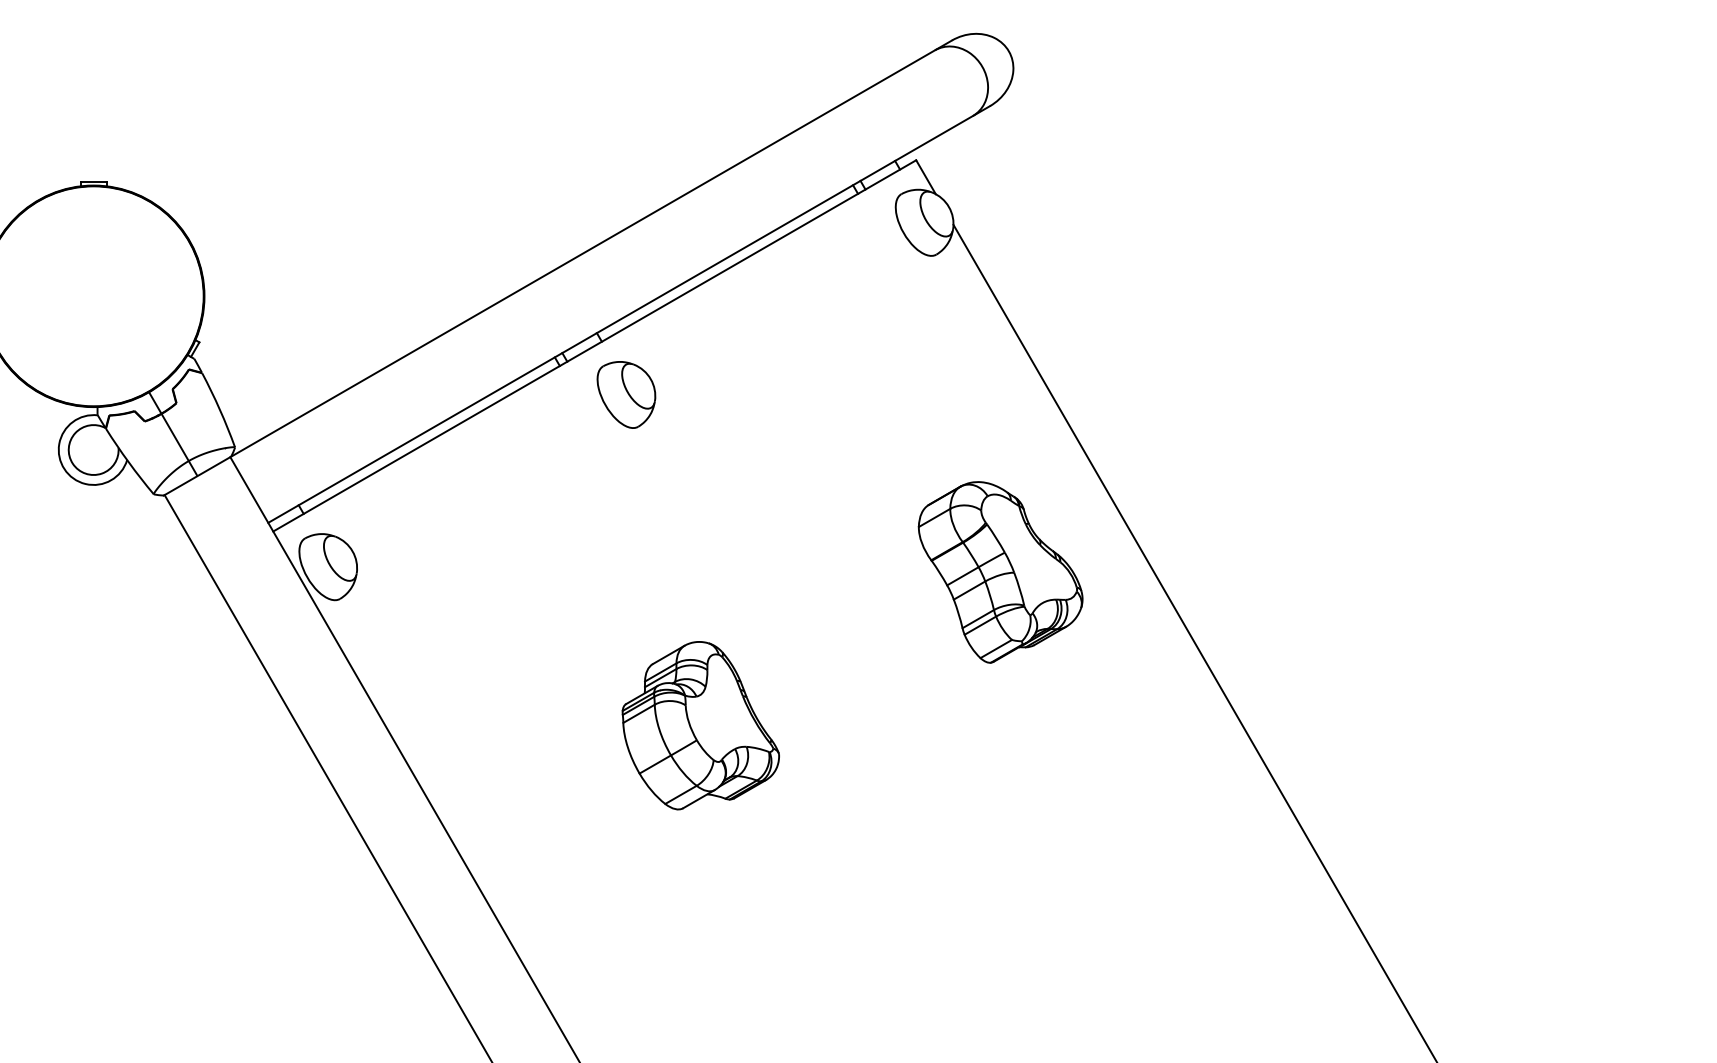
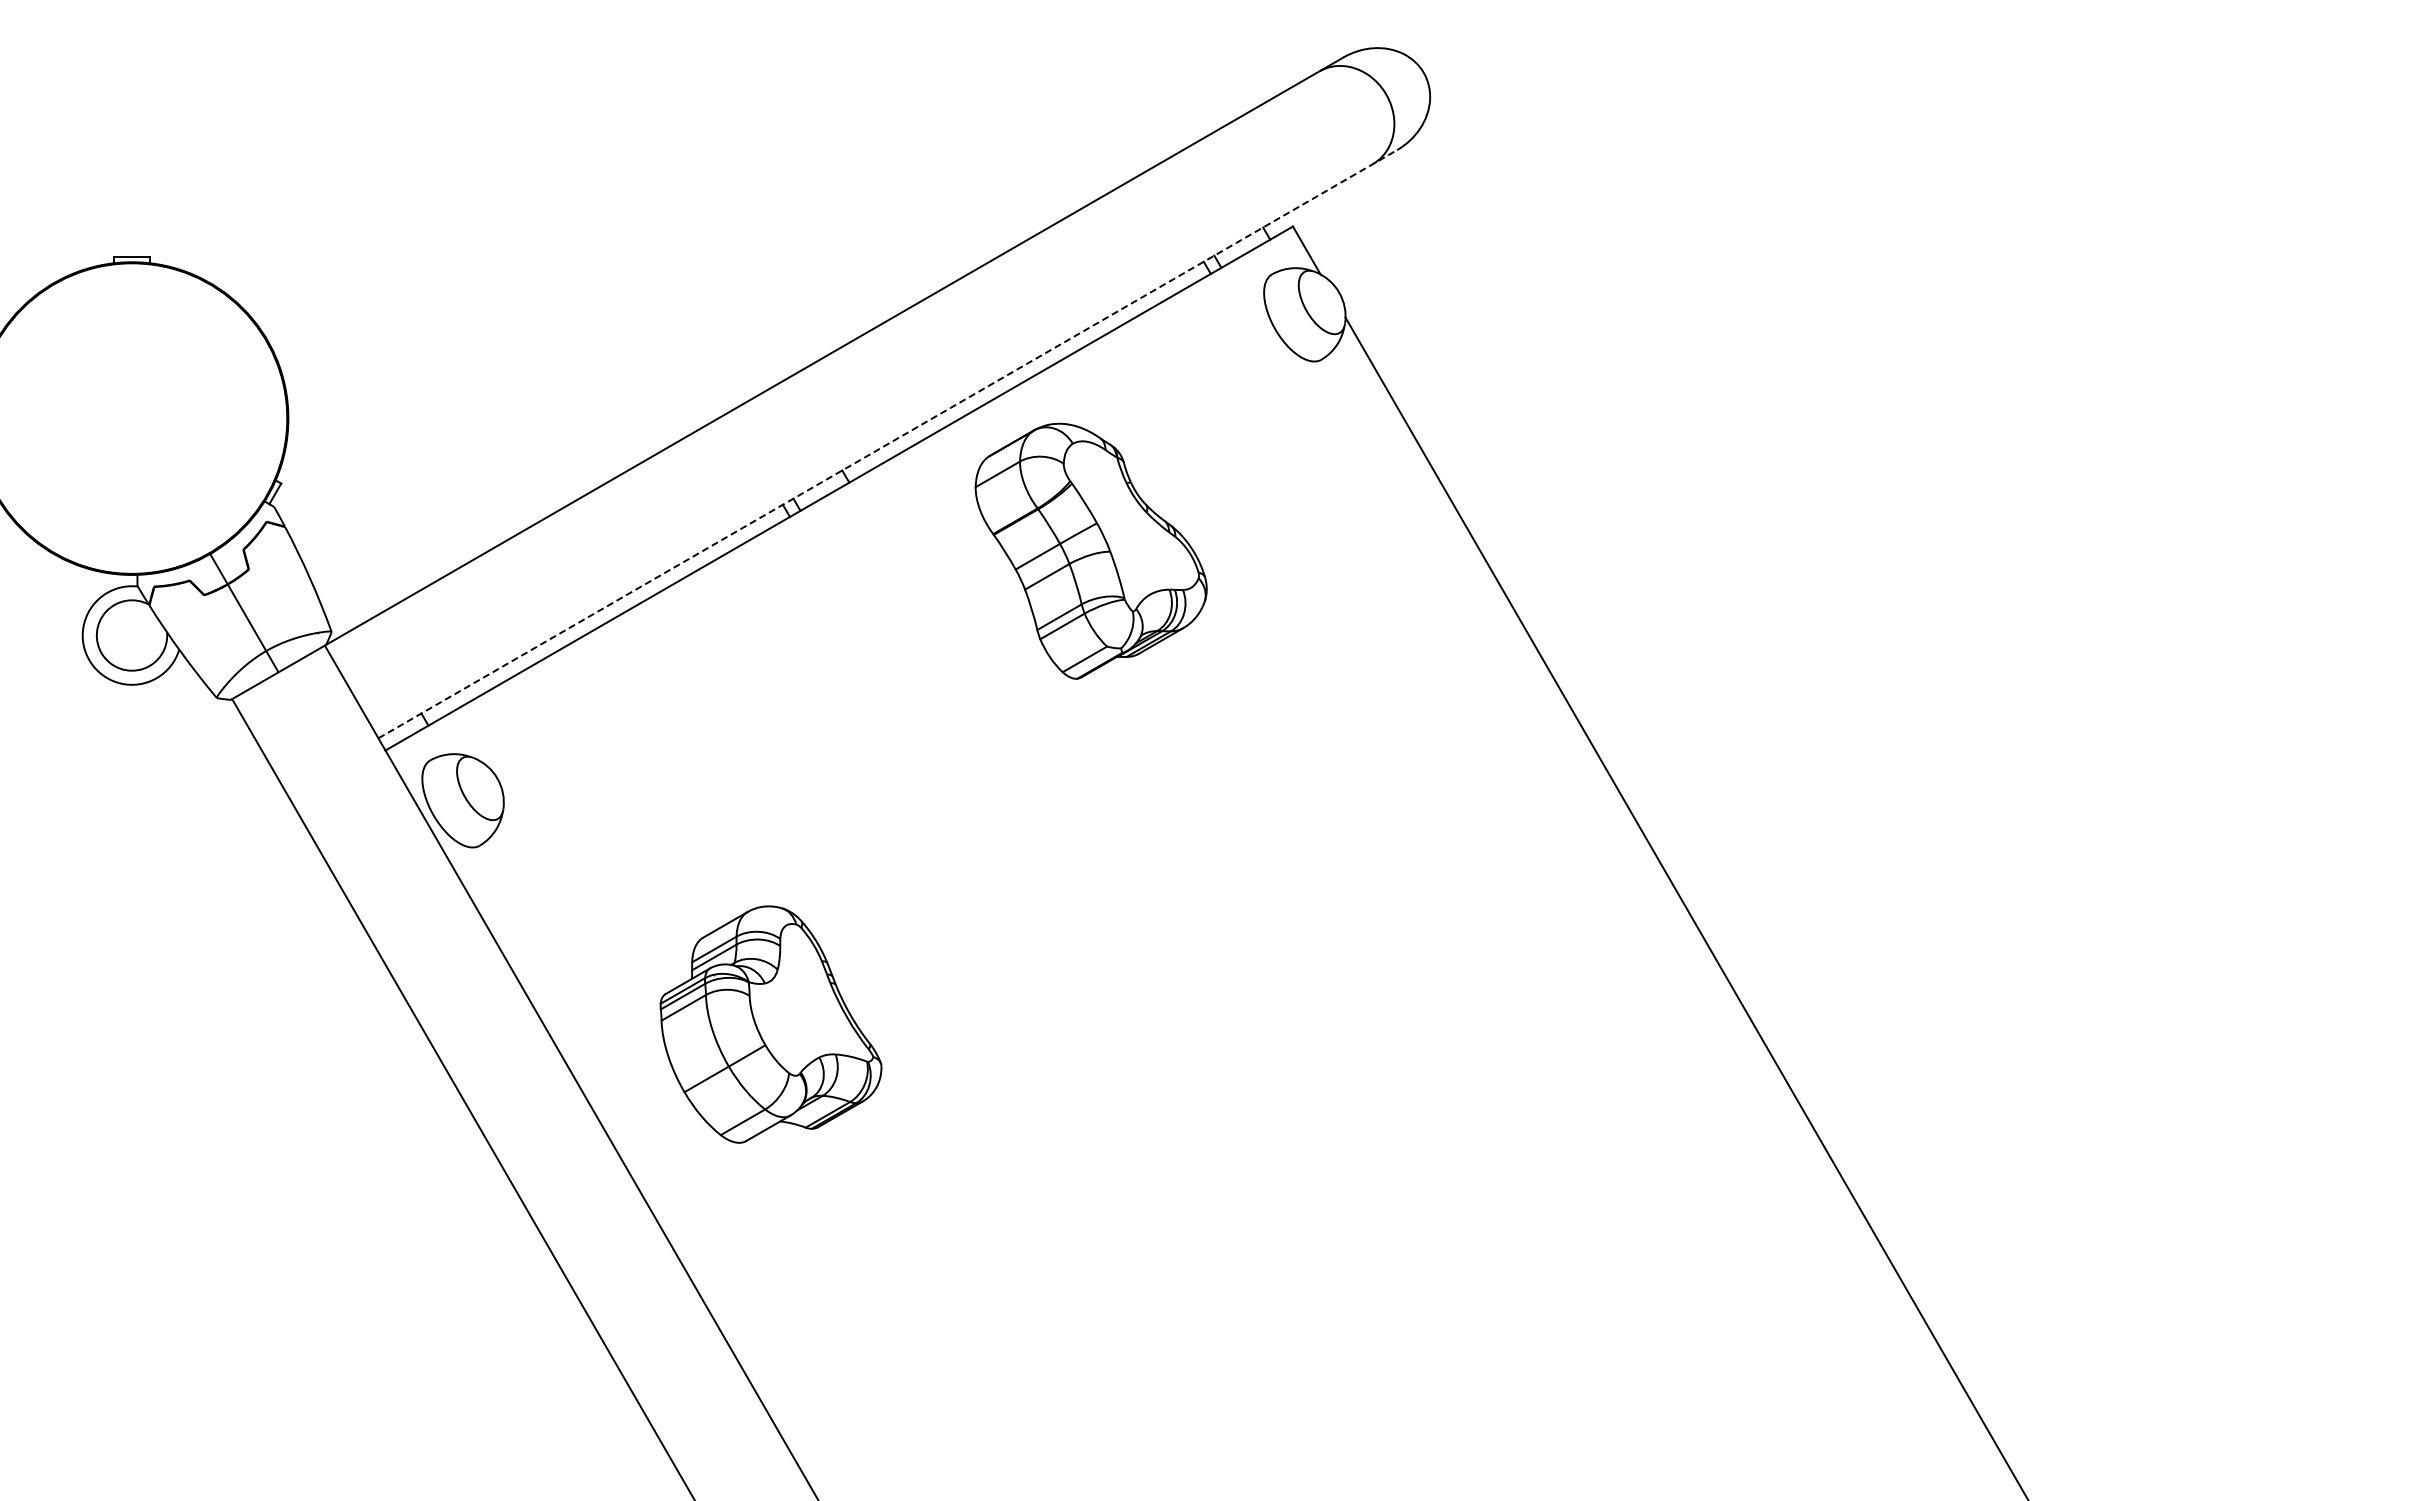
line: (629, 313) -> (888, 443), solid -> dashed
part: (626, 394) -> (883, 557), removed
part: (1000, 571) -> (1090, 550), moved
part: (700, 725) -> (770, 1024), moved

